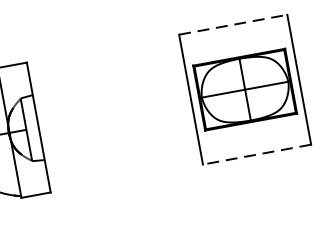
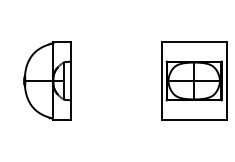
line: (233, 25) -> (194, 42), dashed -> solid
line: (255, 154) -> (193, 119), dashed -> solid

